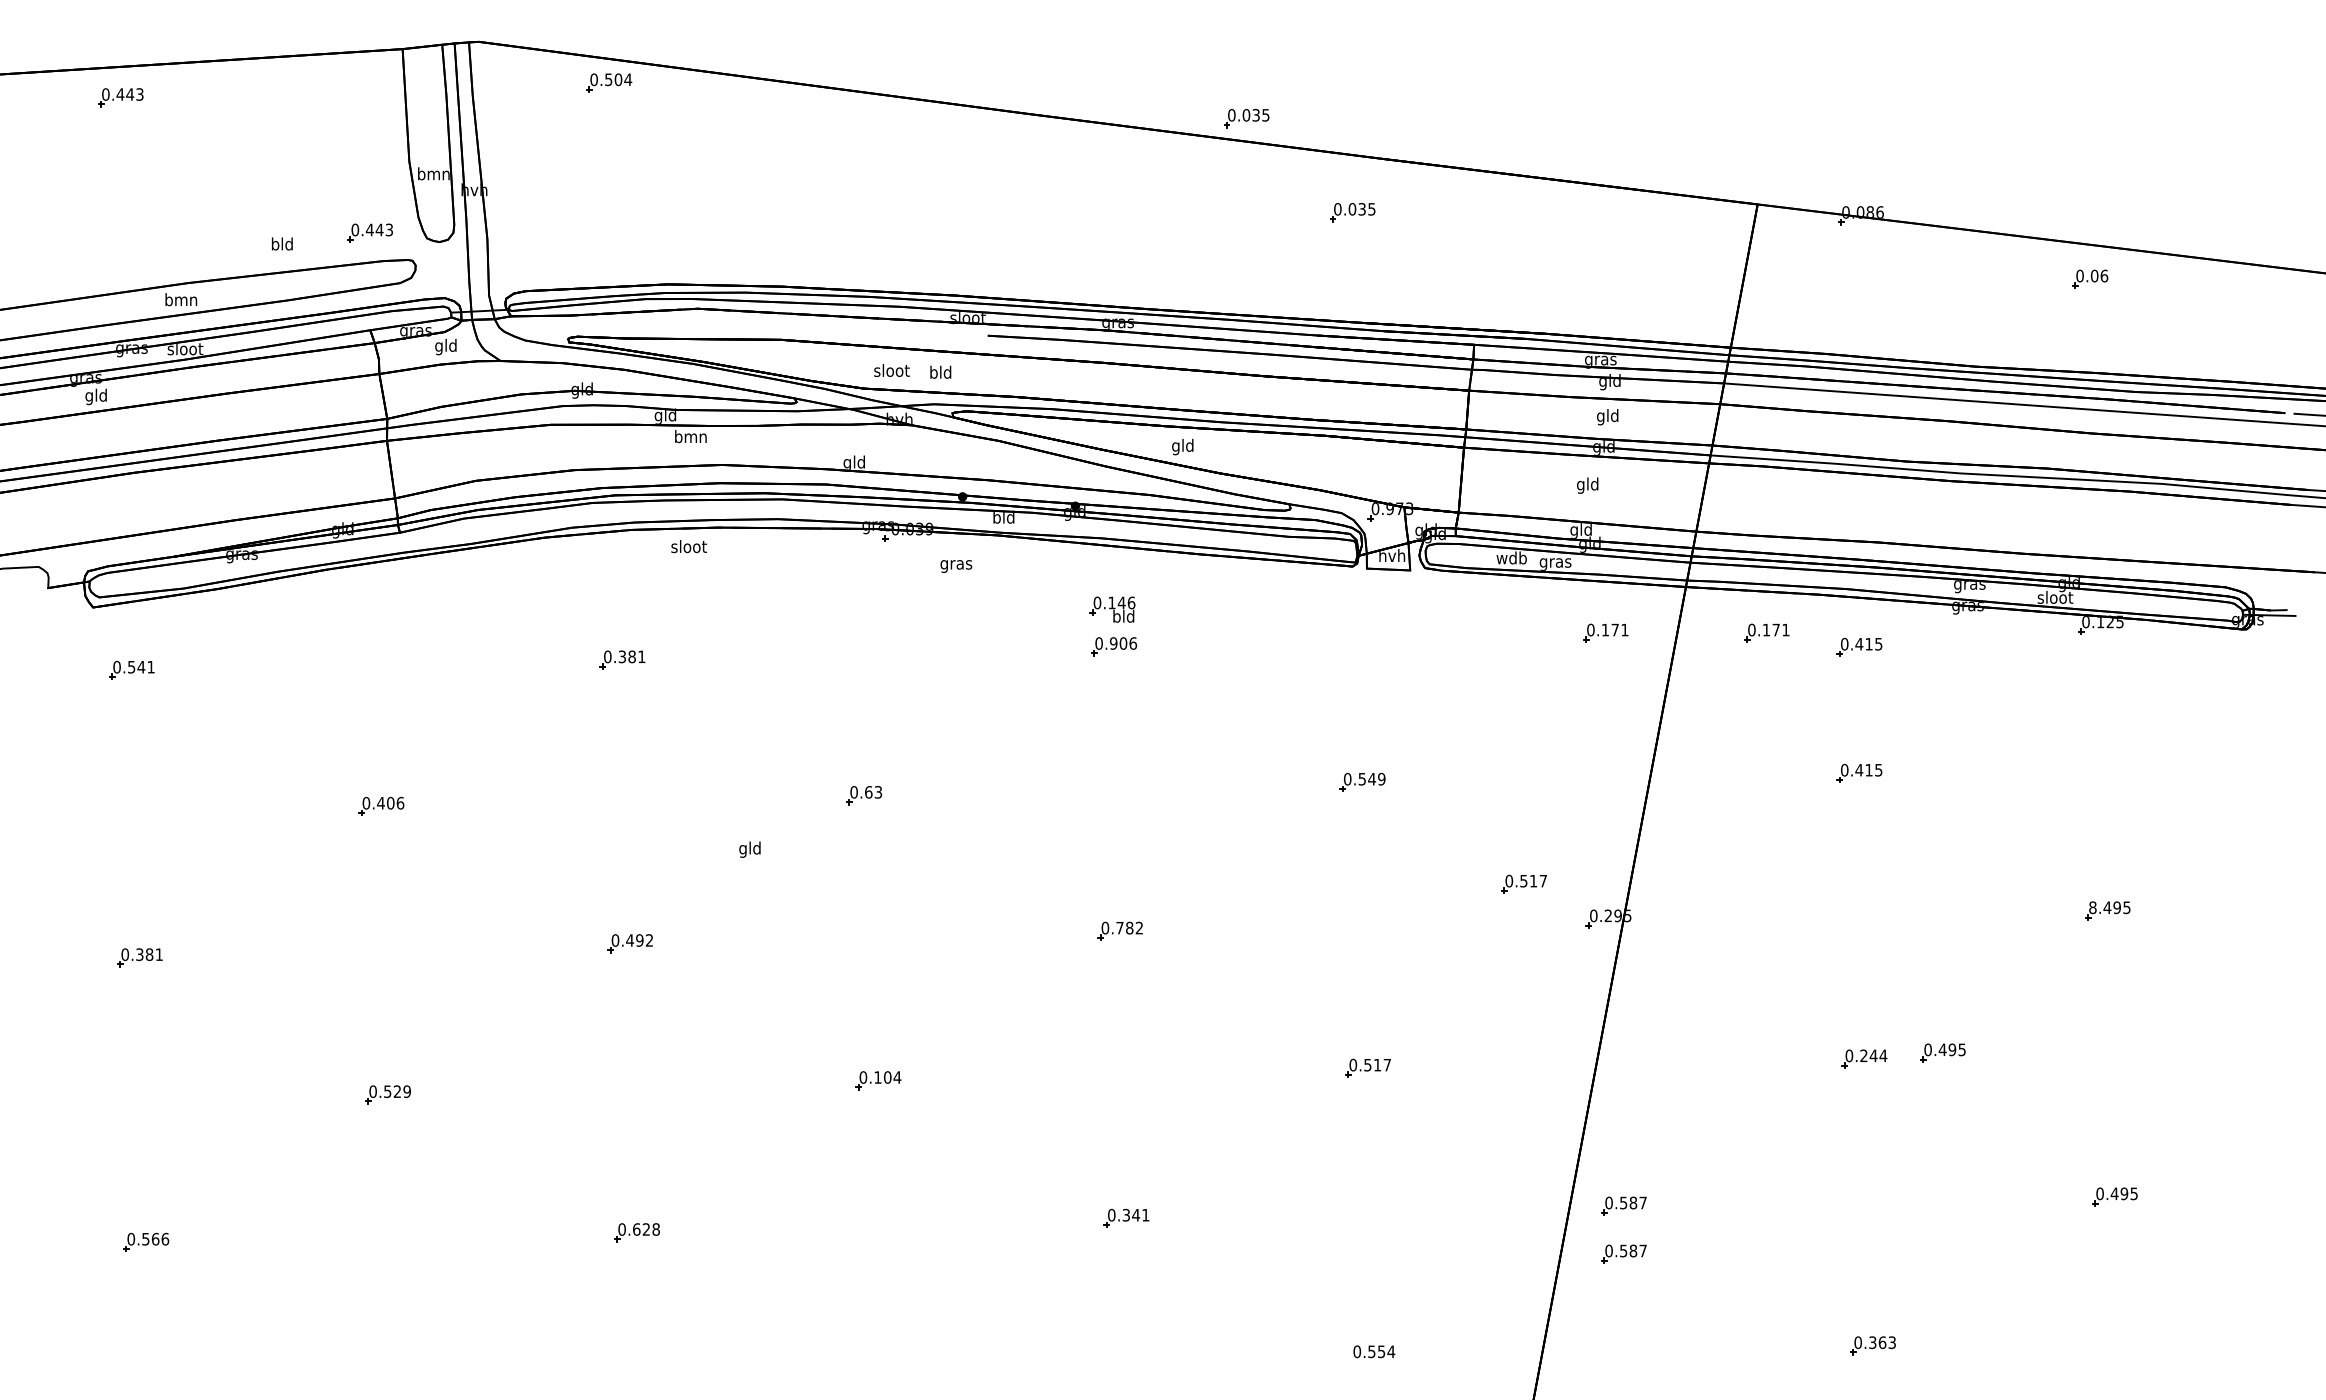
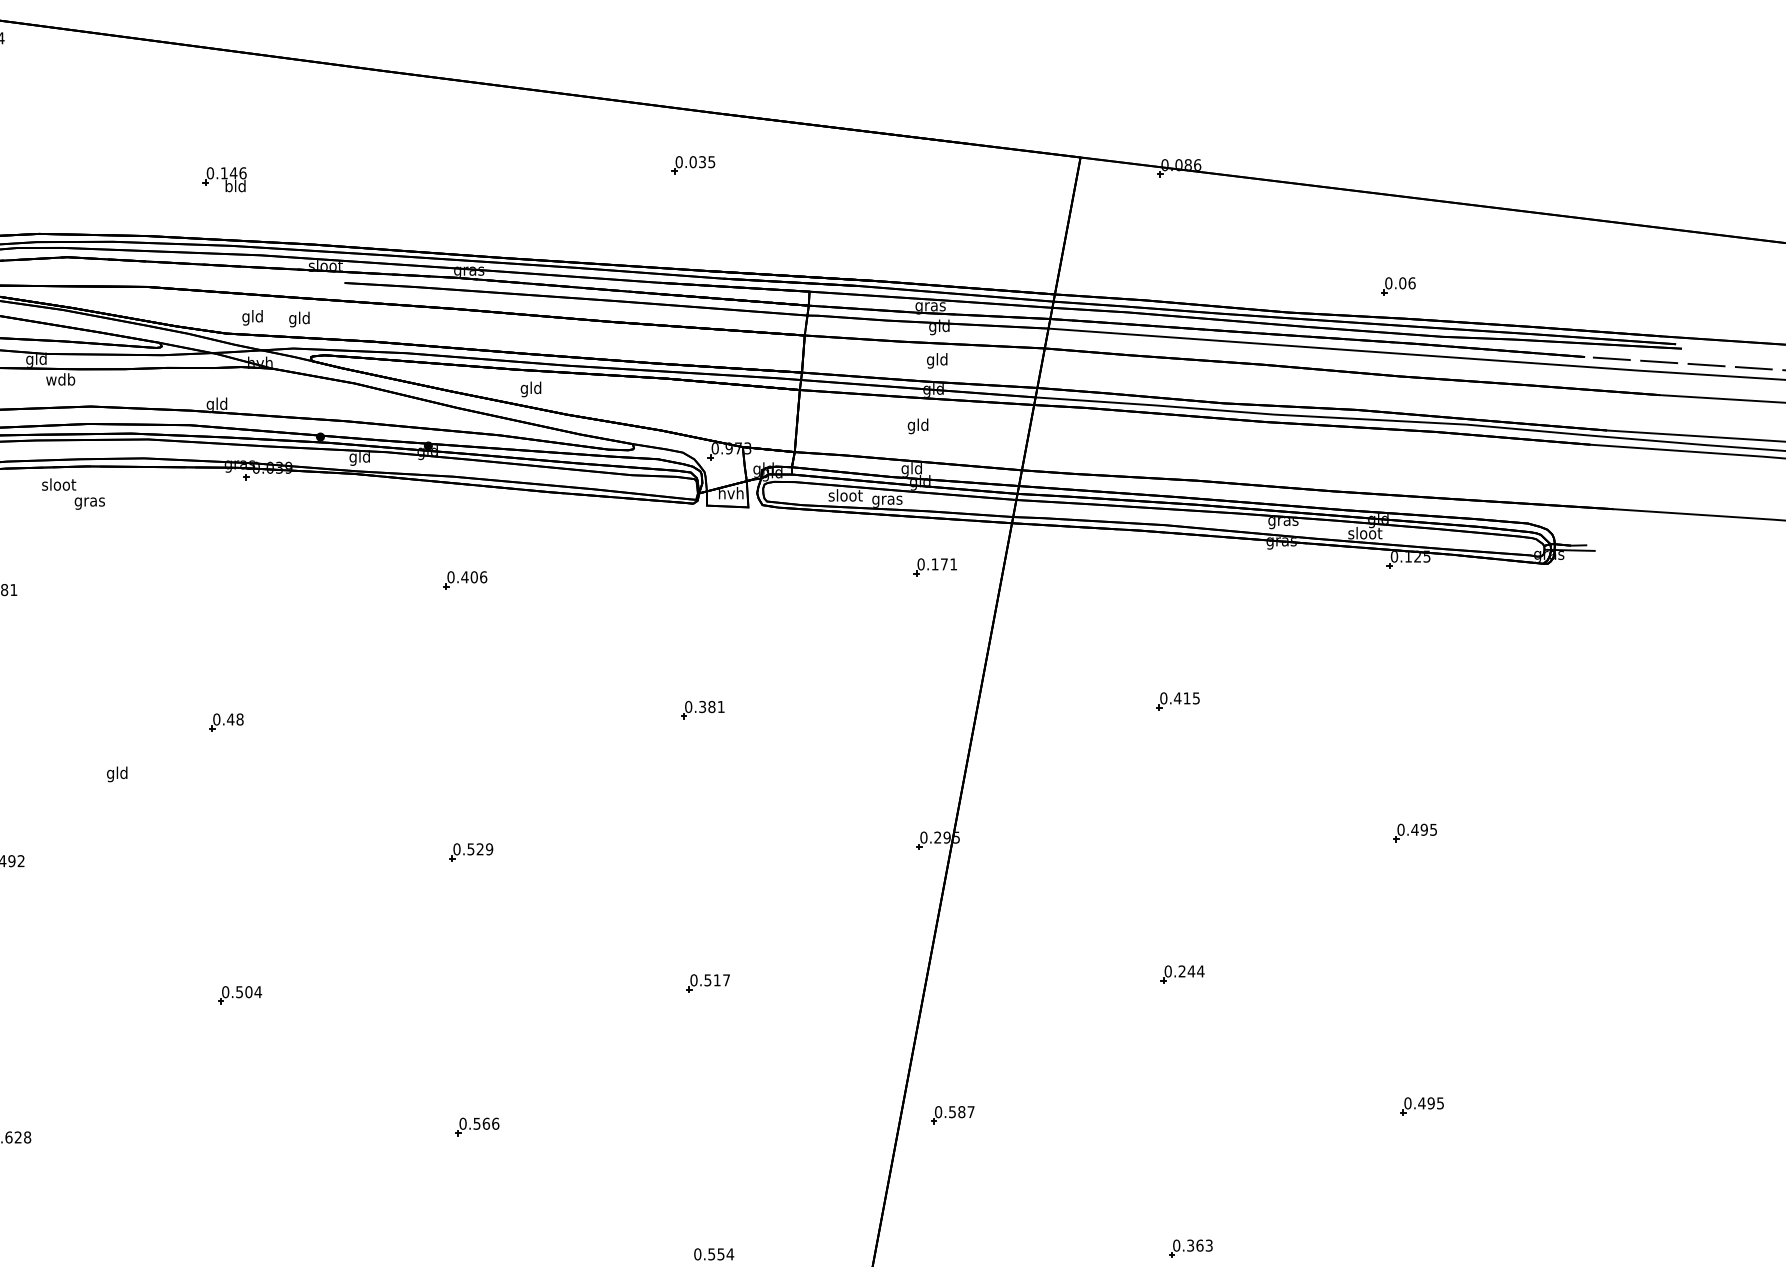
part: (1246, 118) -> (591, 75), removed
part: (2090, 278) -> (1398, 285), moved
text: (891, 372) -> (252, 318), sloot -> gld
text: (933, 373) -> (292, 319), bld -> gld
text: (690, 436) -> (60, 379), bmn -> wdb
text: (996, 519) -> (352, 458), bld -> gld
text: (1511, 557) -> (845, 495), wdb -> sloot
text: (956, 566) -> (90, 503), moved
part: (1112, 609) -> (224, 179), moved
part: (1766, 632) -> (1089, 566), removed
text: (1113, 643) -> (464, 577), 0.906 -> 0.406
part: (1859, 646) -> (1177, 580), removed
text: (1372, 778) -> (712, 706), 0.549 -> 0.381
text: (873, 792) -> (235, 719), 0.63 -> 0.48
part: (1523, 883) -> (856, 806), removed
text: (2092, 907) -> (1400, 829), 8.495 -> 0.495
text: (1129, 927) -> (480, 848), 0.782 -> 0.529
part: (1942, 1052) -> (1257, 968), removed
text: (877, 1077) -> (239, 992), 0.104 -> 0.504
text: (1136, 1214) -> (486, 1123), 0.341 -> 0.566
part: (1623, 1253) -> (952, 1160), removed

